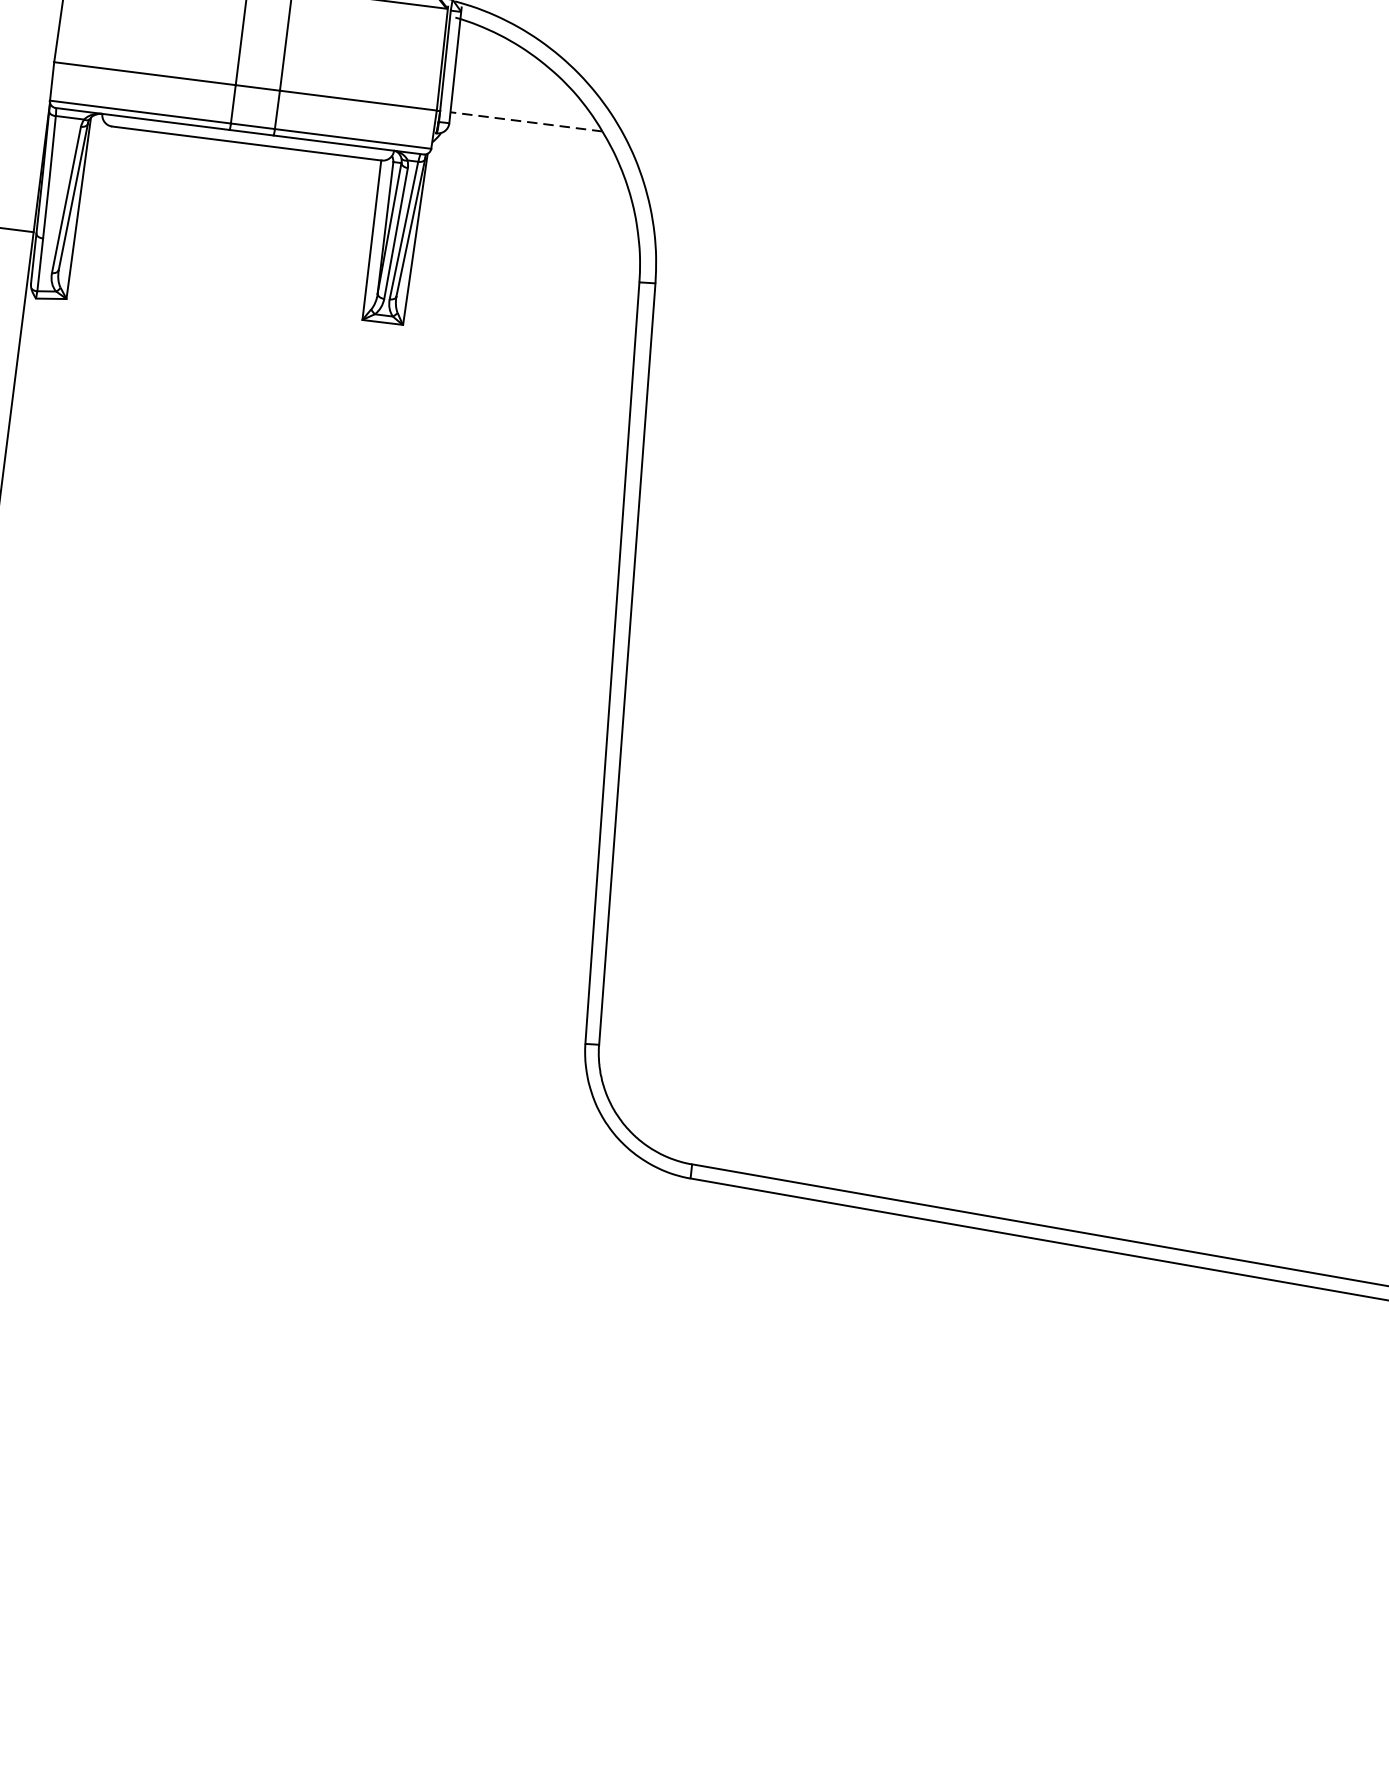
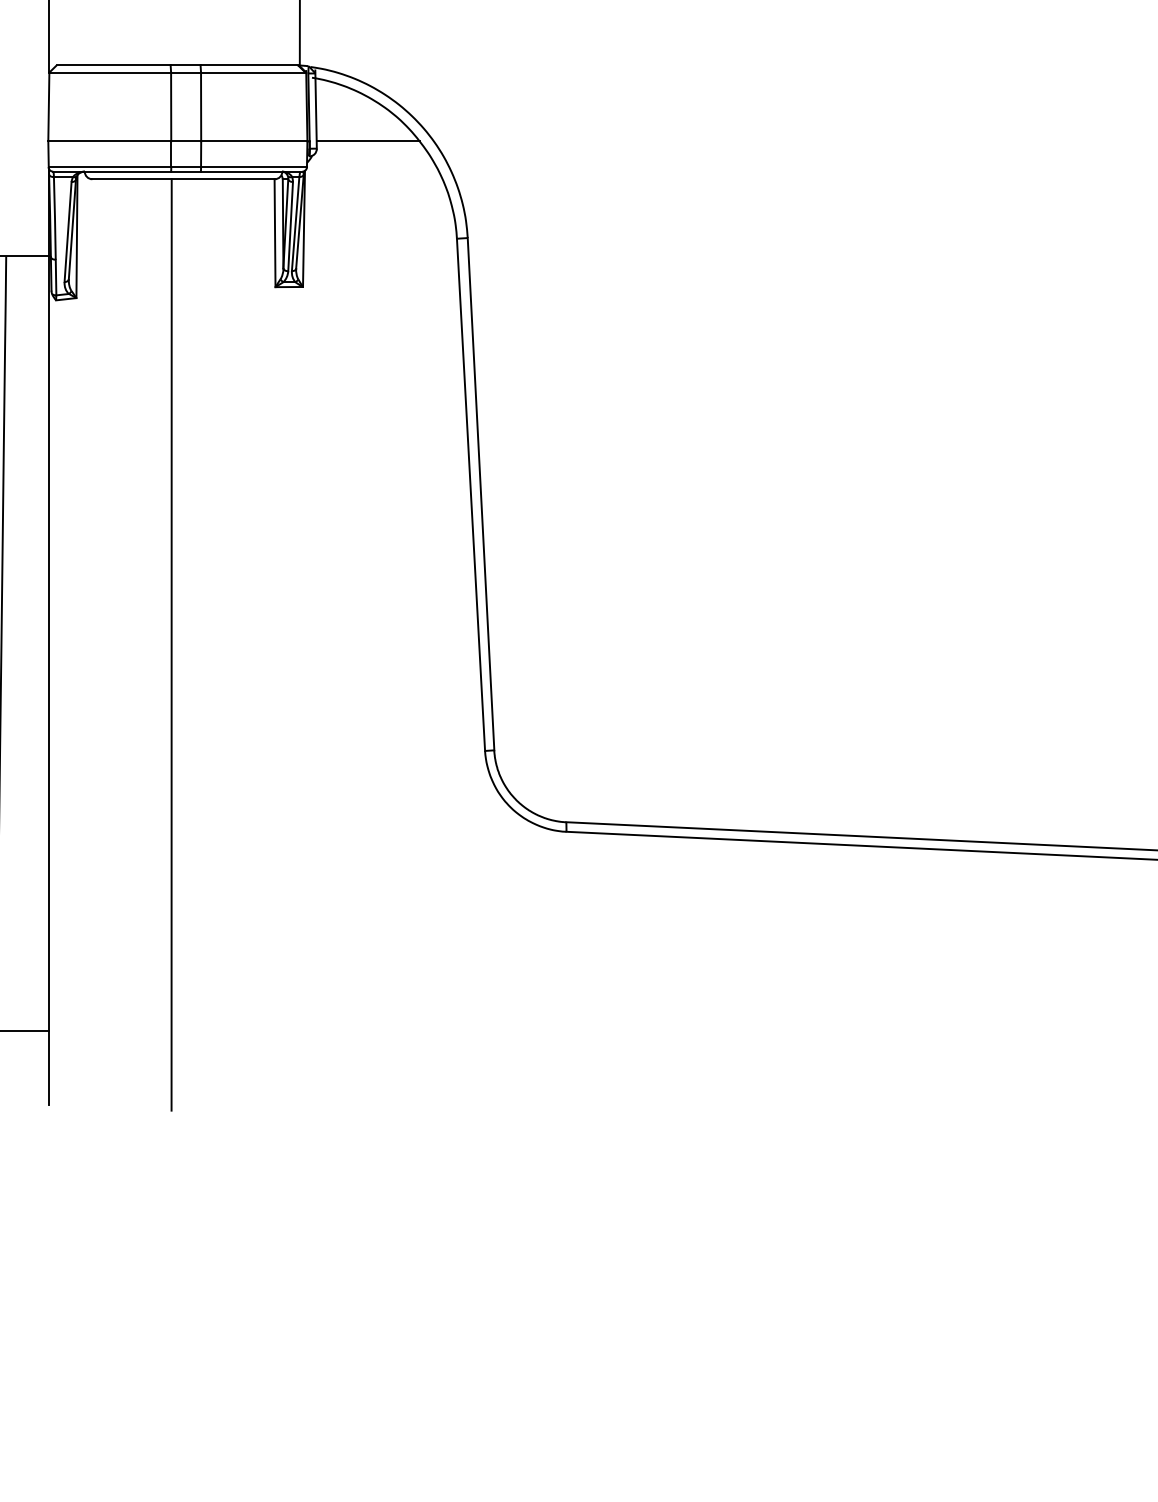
line: (525, 122) -> (367, 141), dashed -> solid
line: (142, 828) -> (171, 644), added

